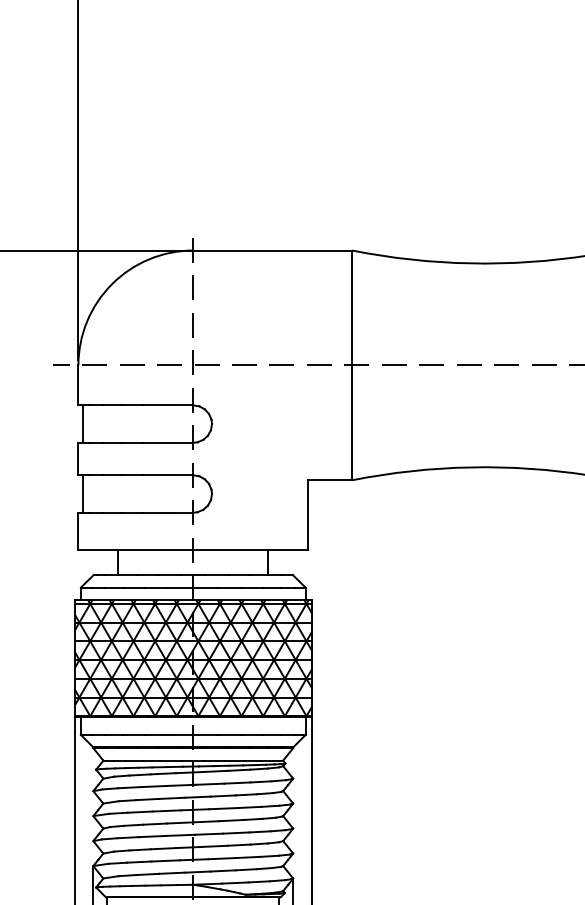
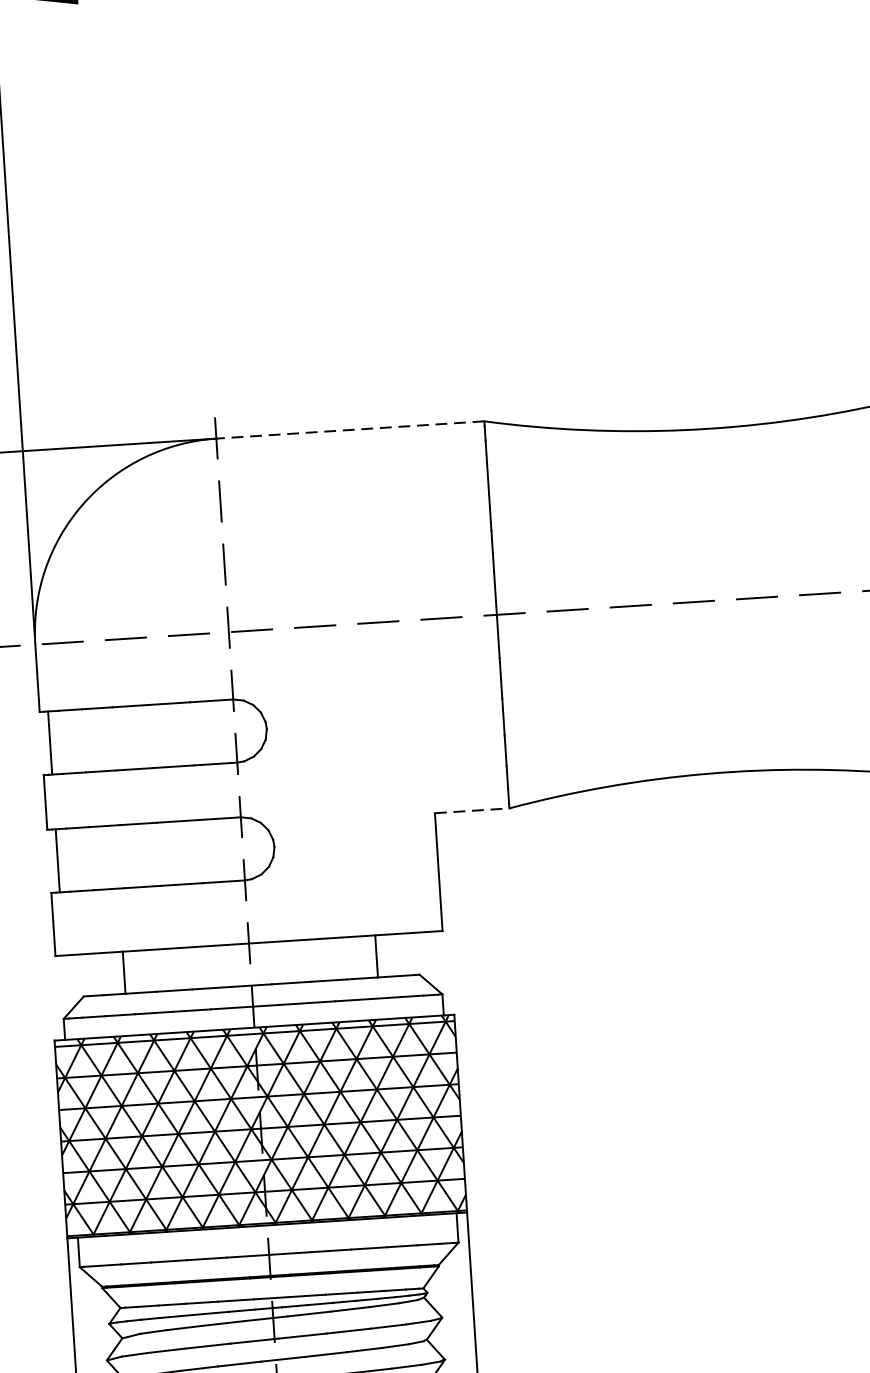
line: (272, 250) -> (349, 429), solid -> dashed
line: (330, 480) -> (472, 811), solid -> dashed

